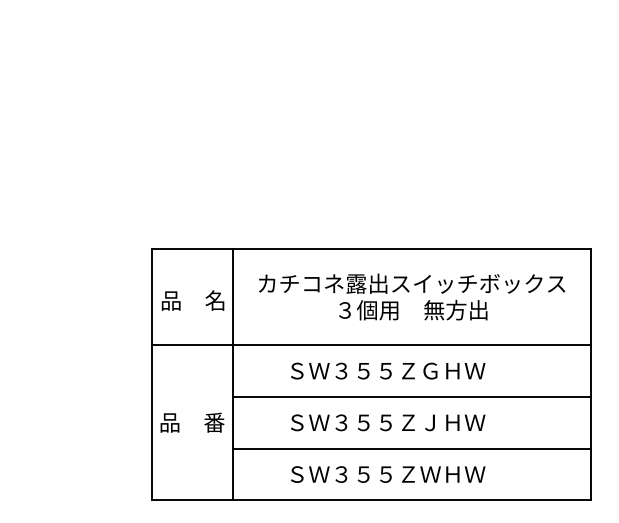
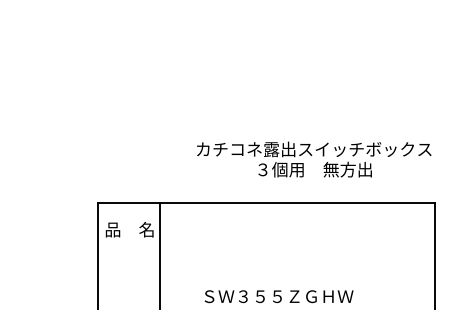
text: (412, 296) -> (314, 159), moved
text: (192, 300) -> (129, 229), moved
line: (371, 345) -> (266, 277), removed

